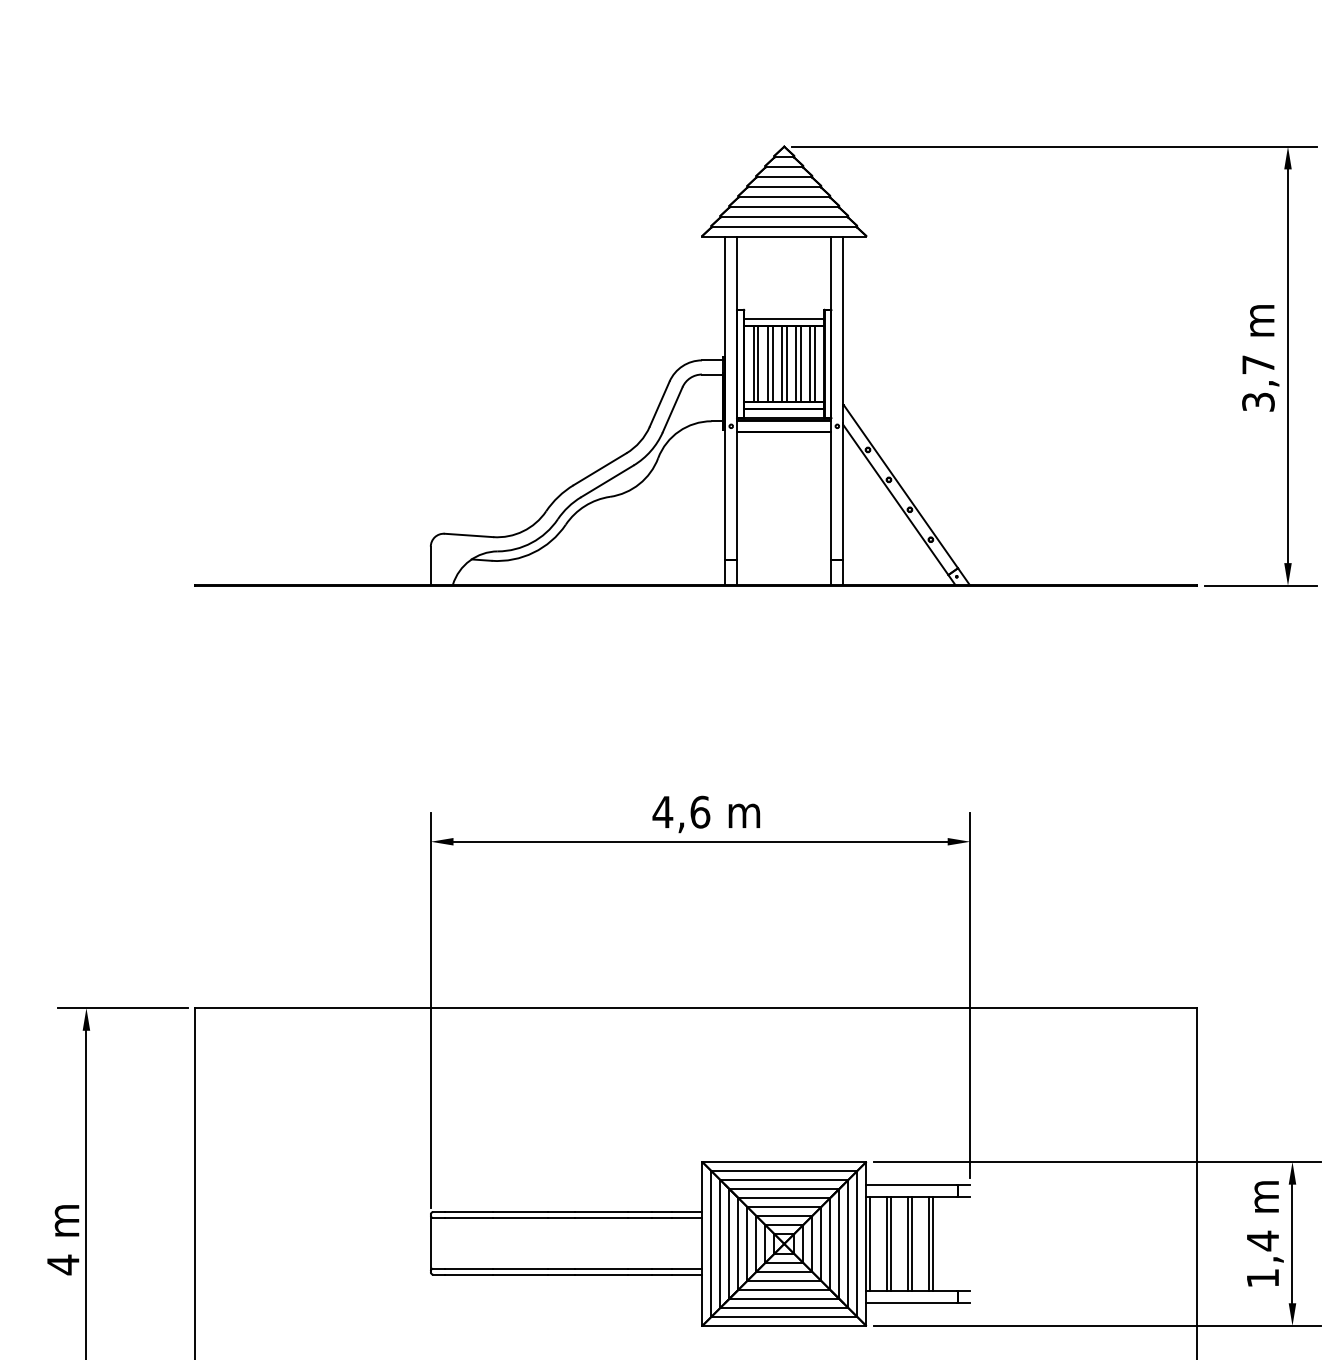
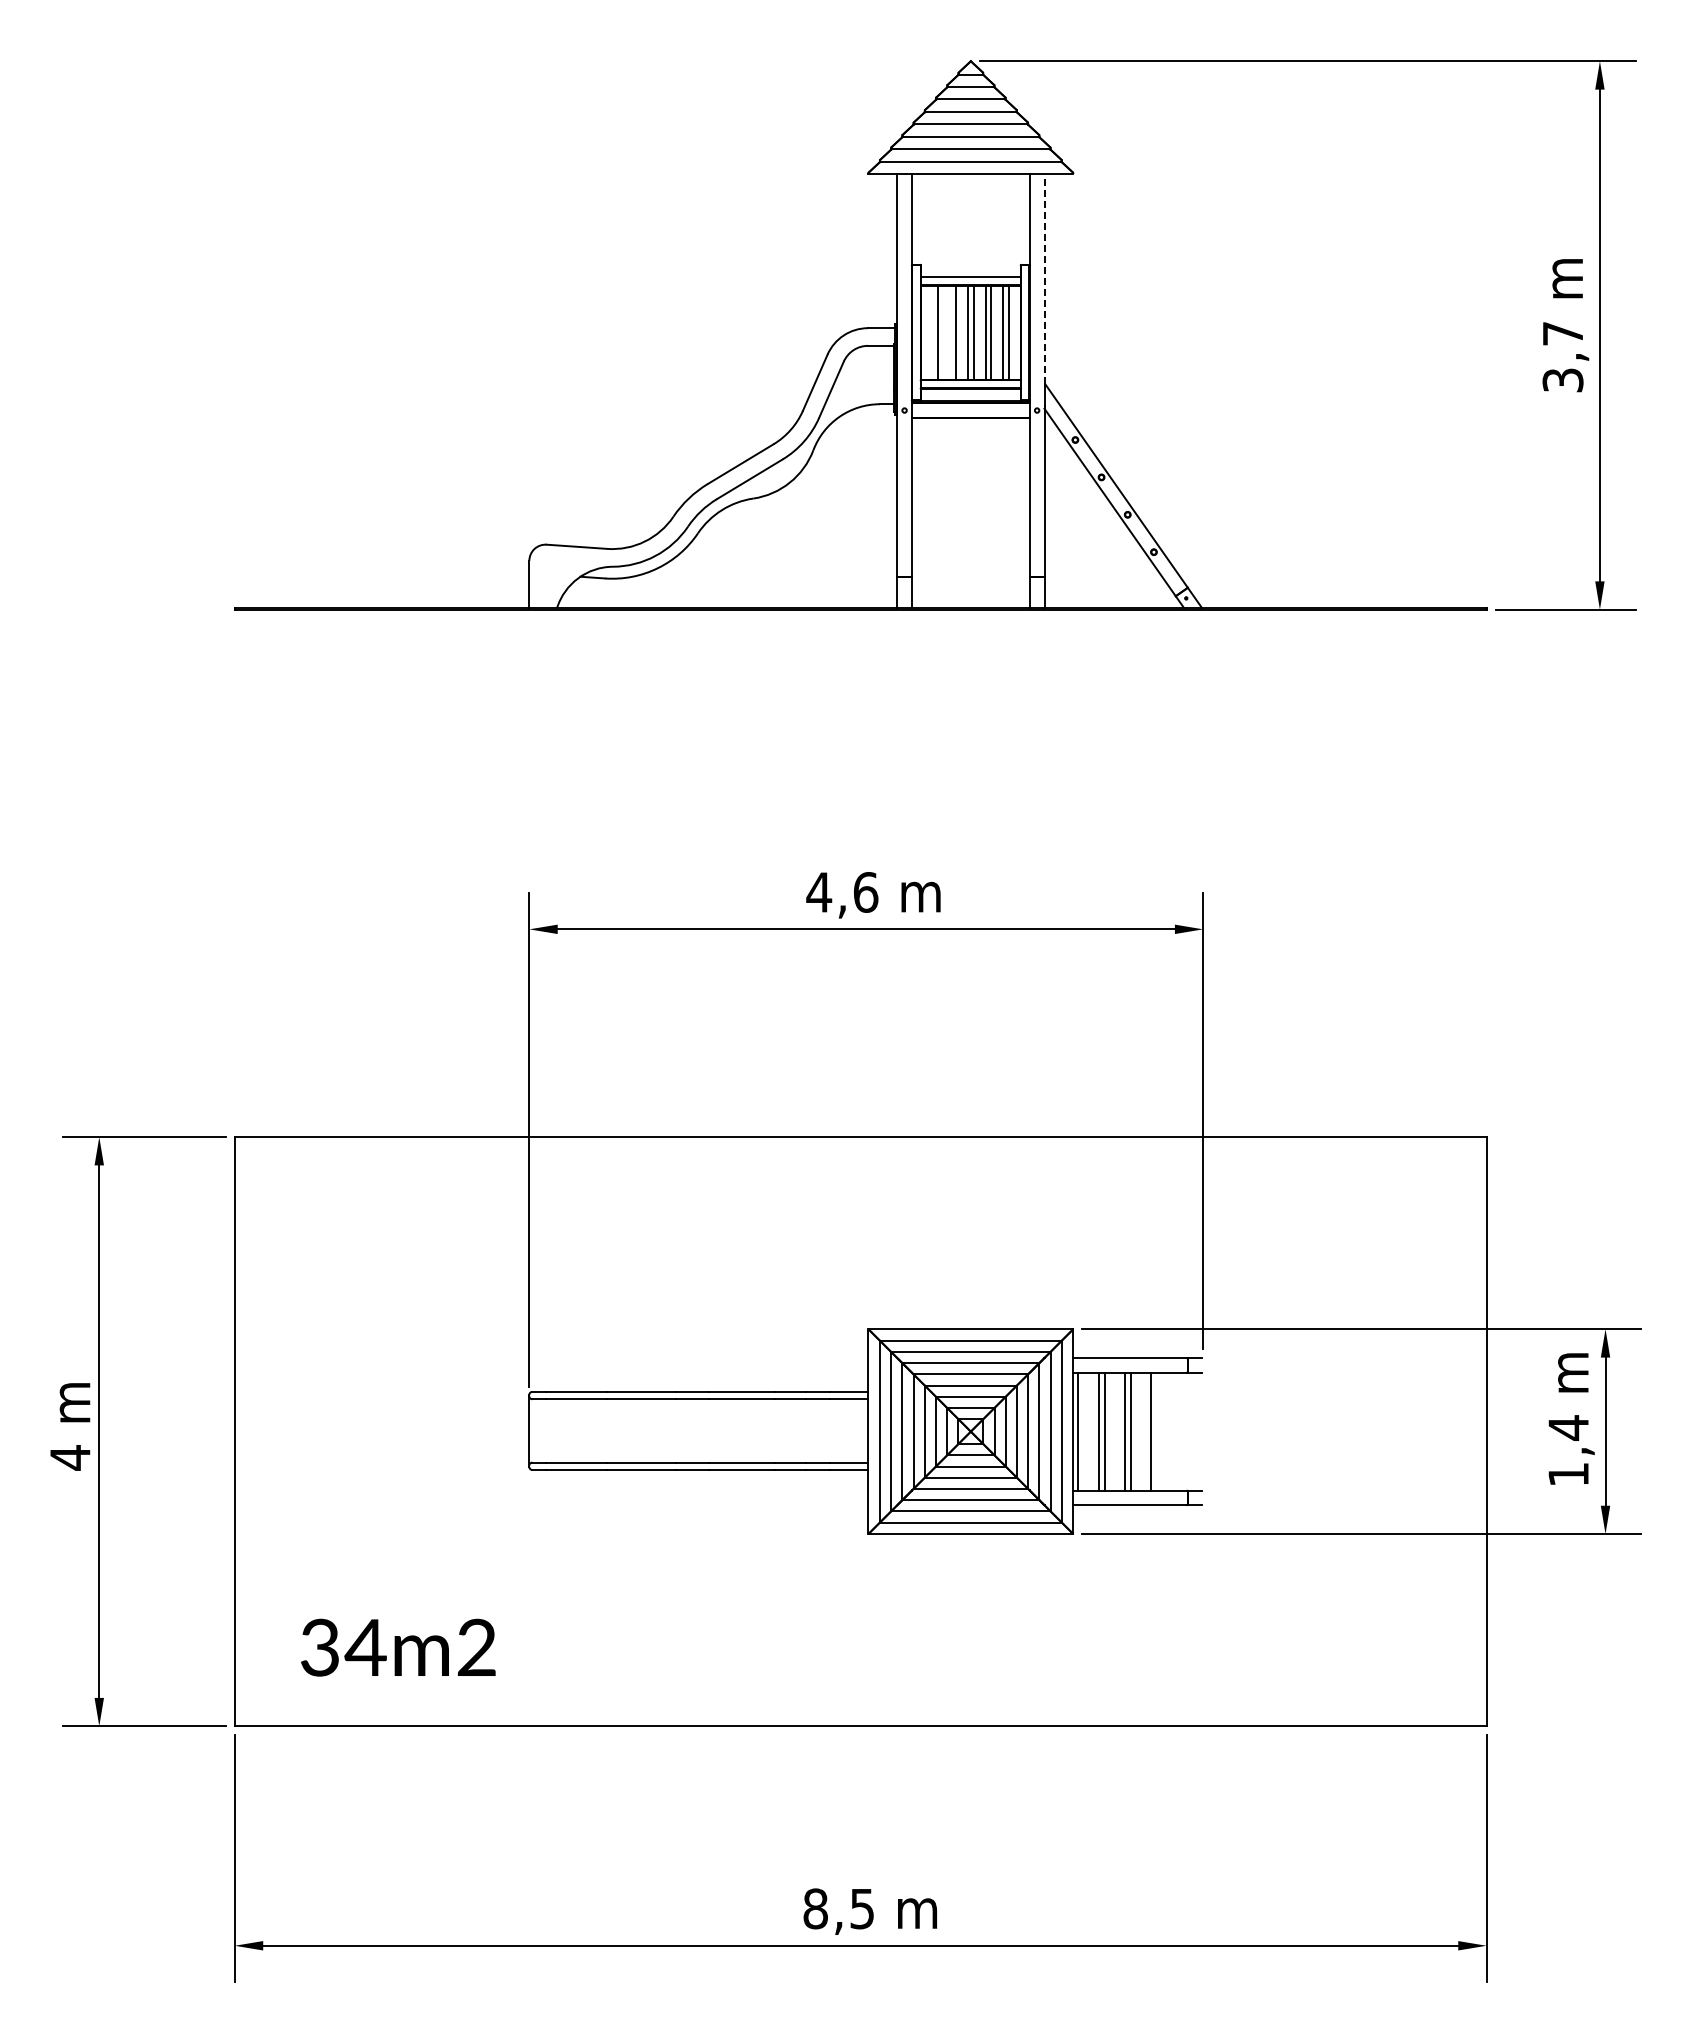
line: (843, 320) -> (1044, 278), solid -> dashed
line: (753, 363) -> (932, 332), removed
line: (768, 363) -> (950, 332), removed
line: (932, 1243) -> (1156, 1431), removed

